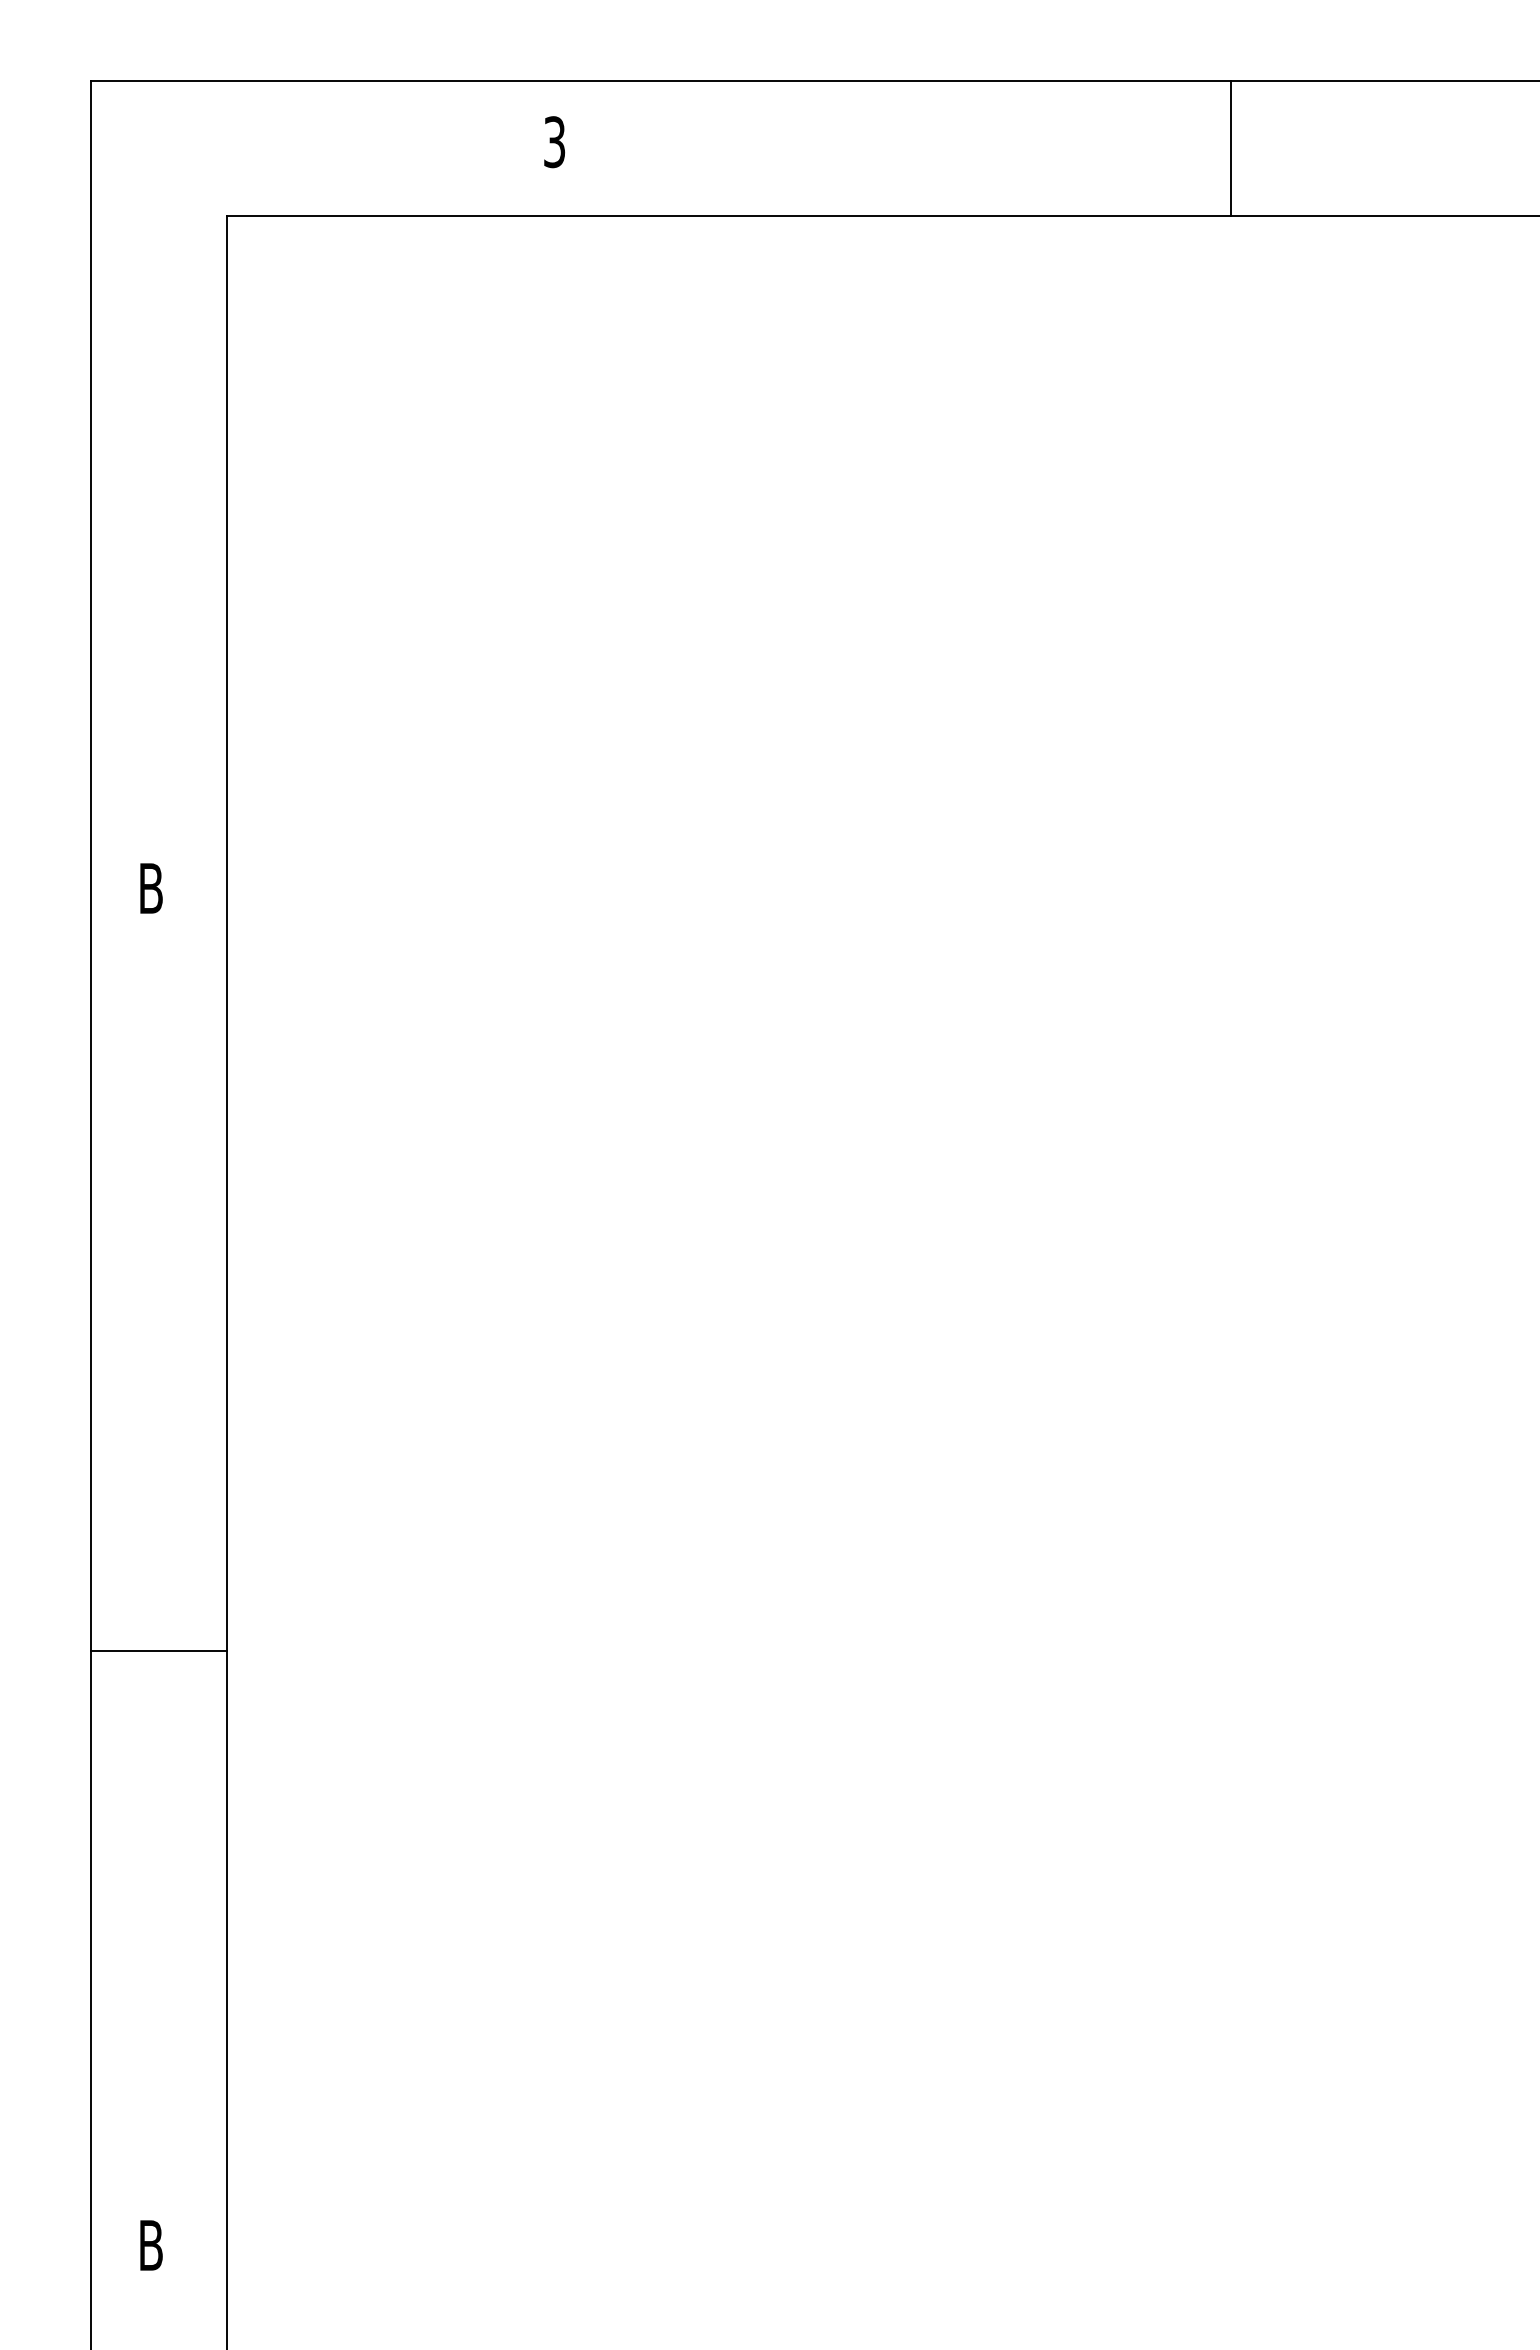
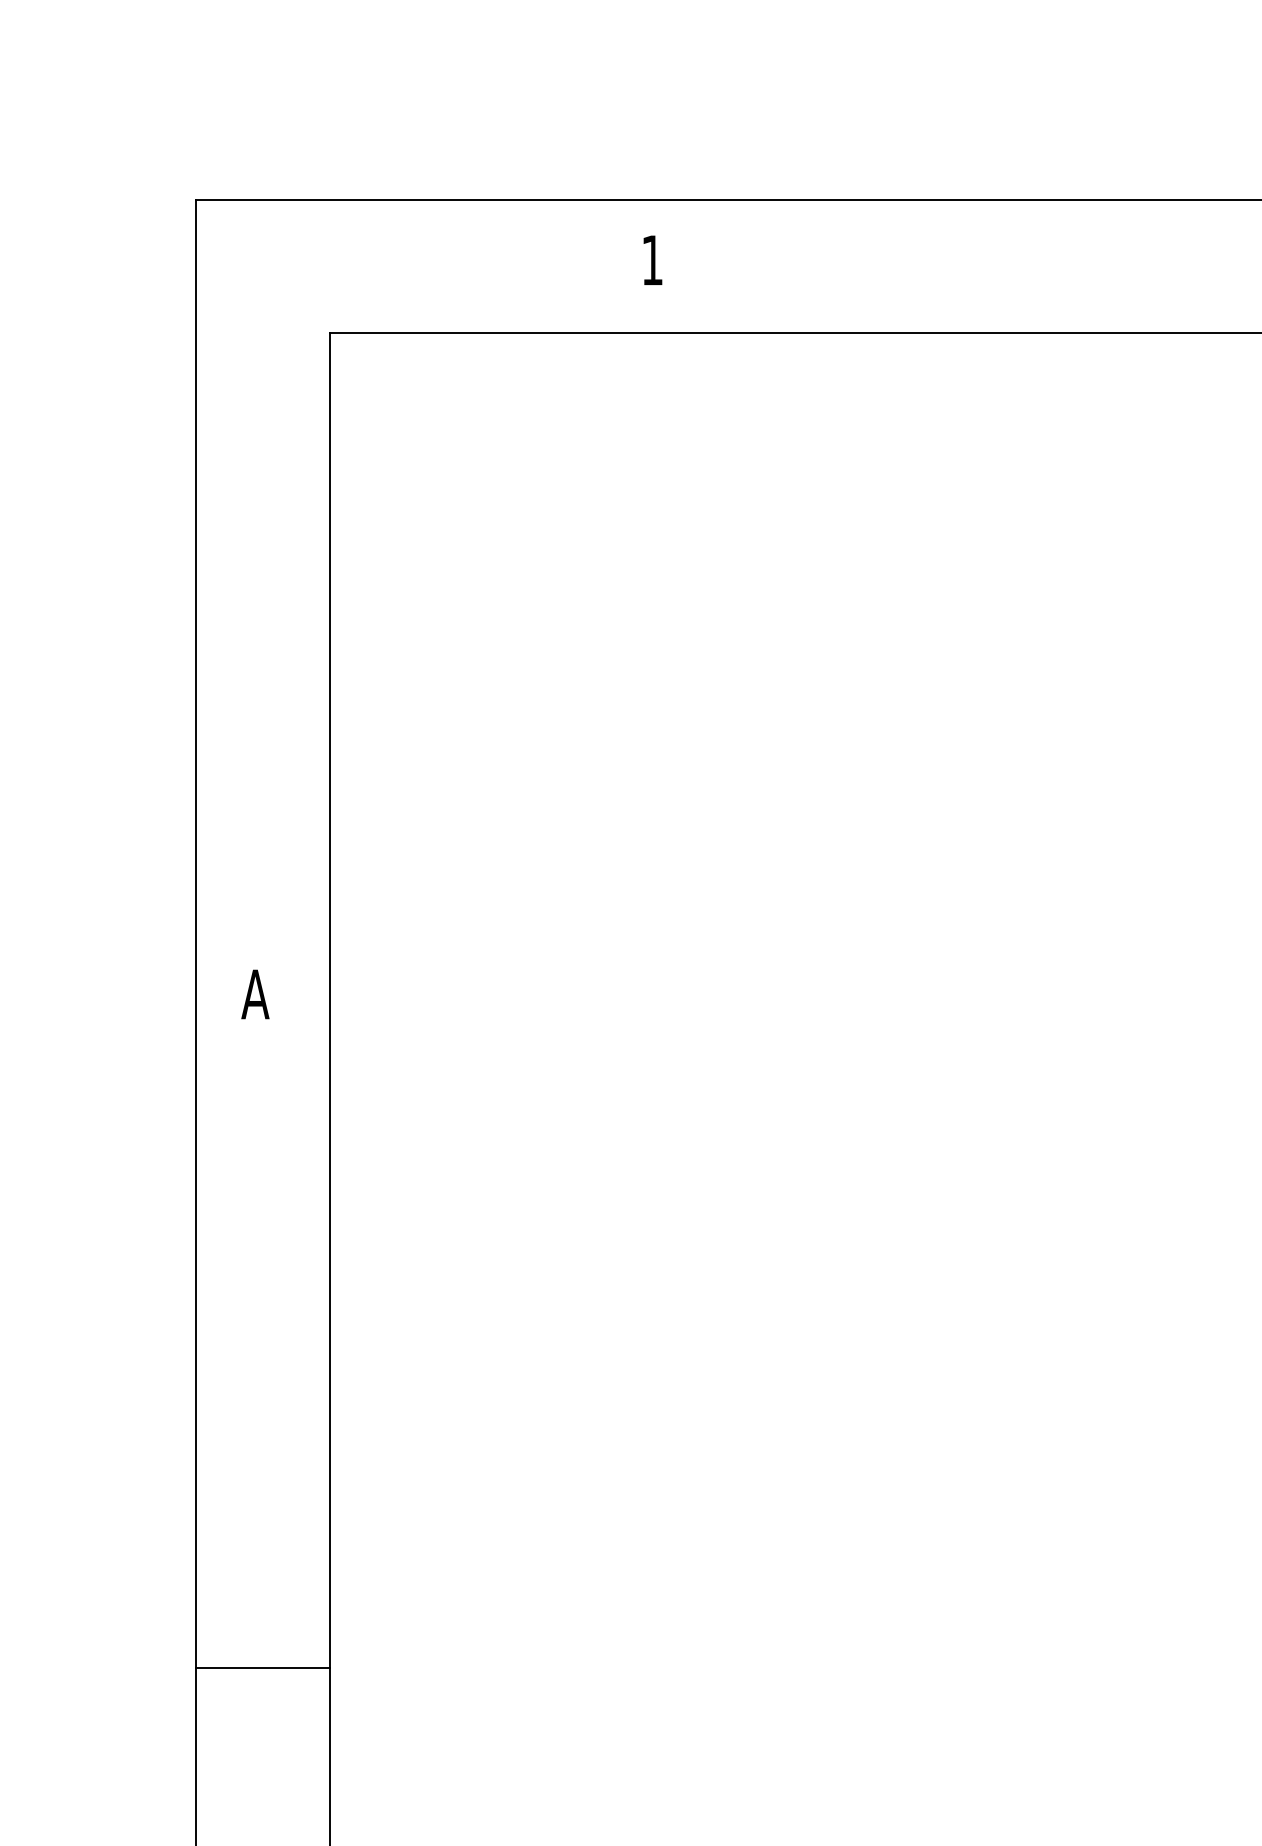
text: (554, 142) -> (652, 260), 3 -> 1
text: (150, 888) -> (254, 994), B -> A
line: (158, 1651) -> (262, 1668), moved

